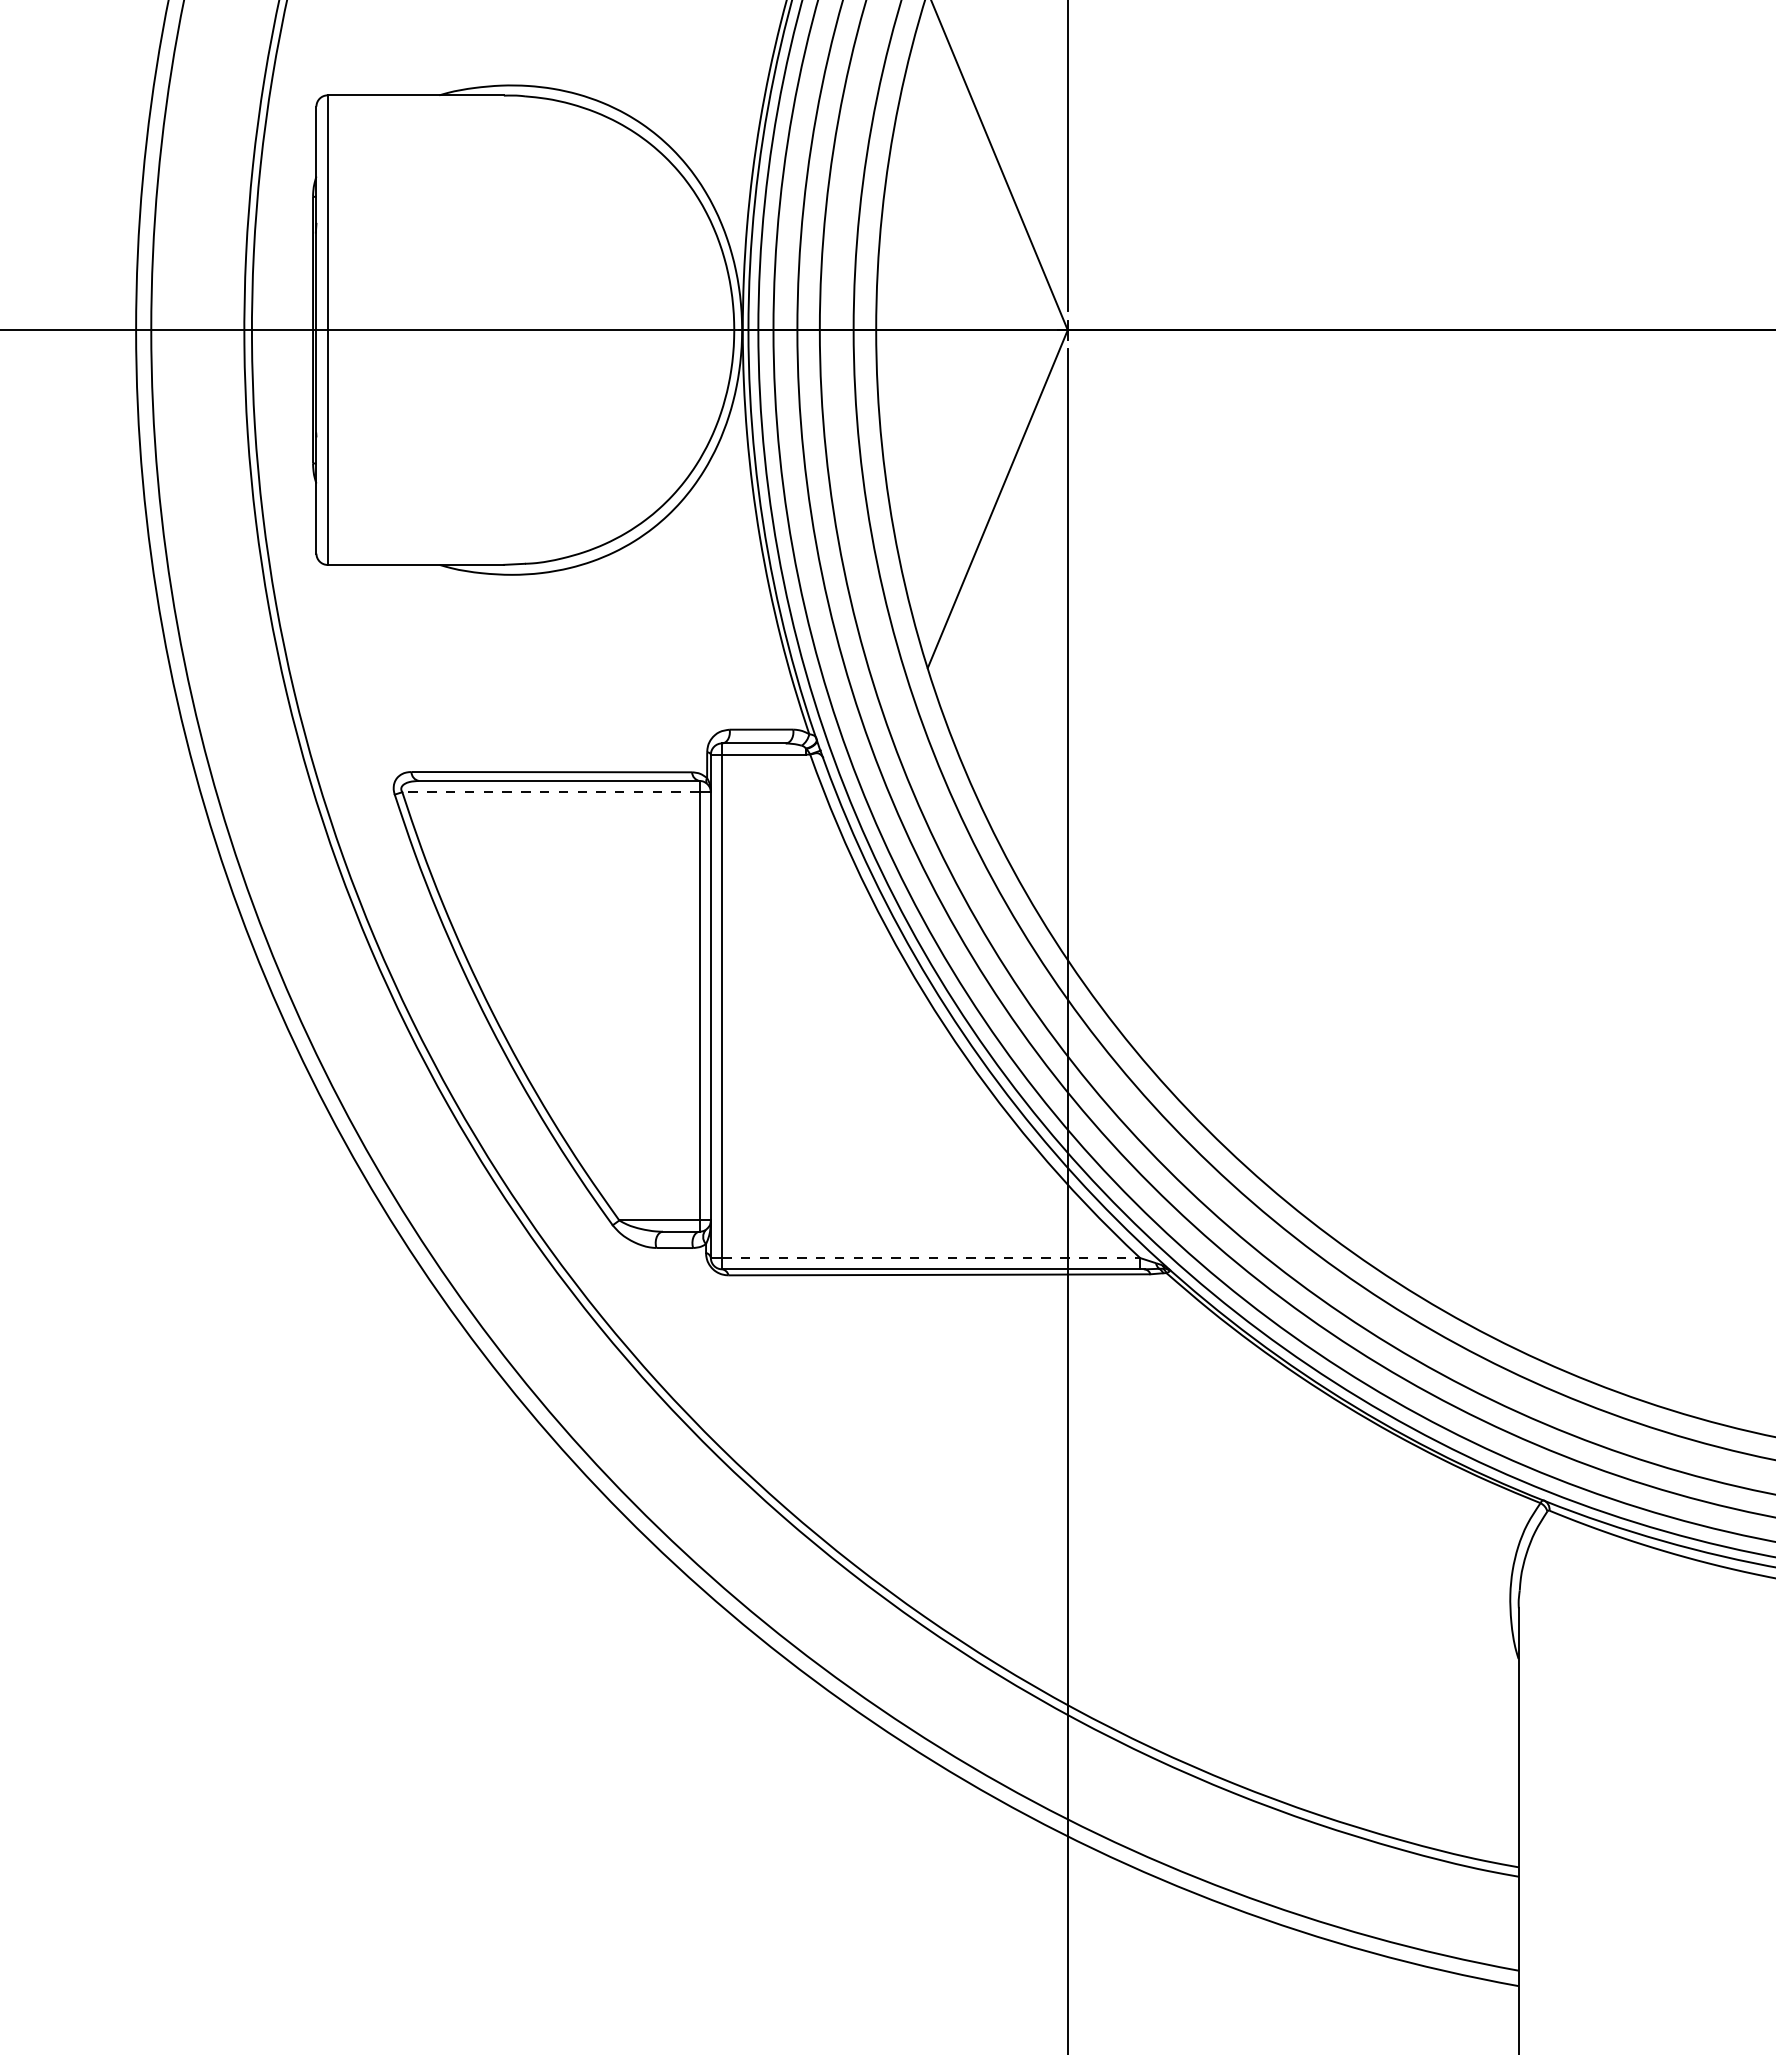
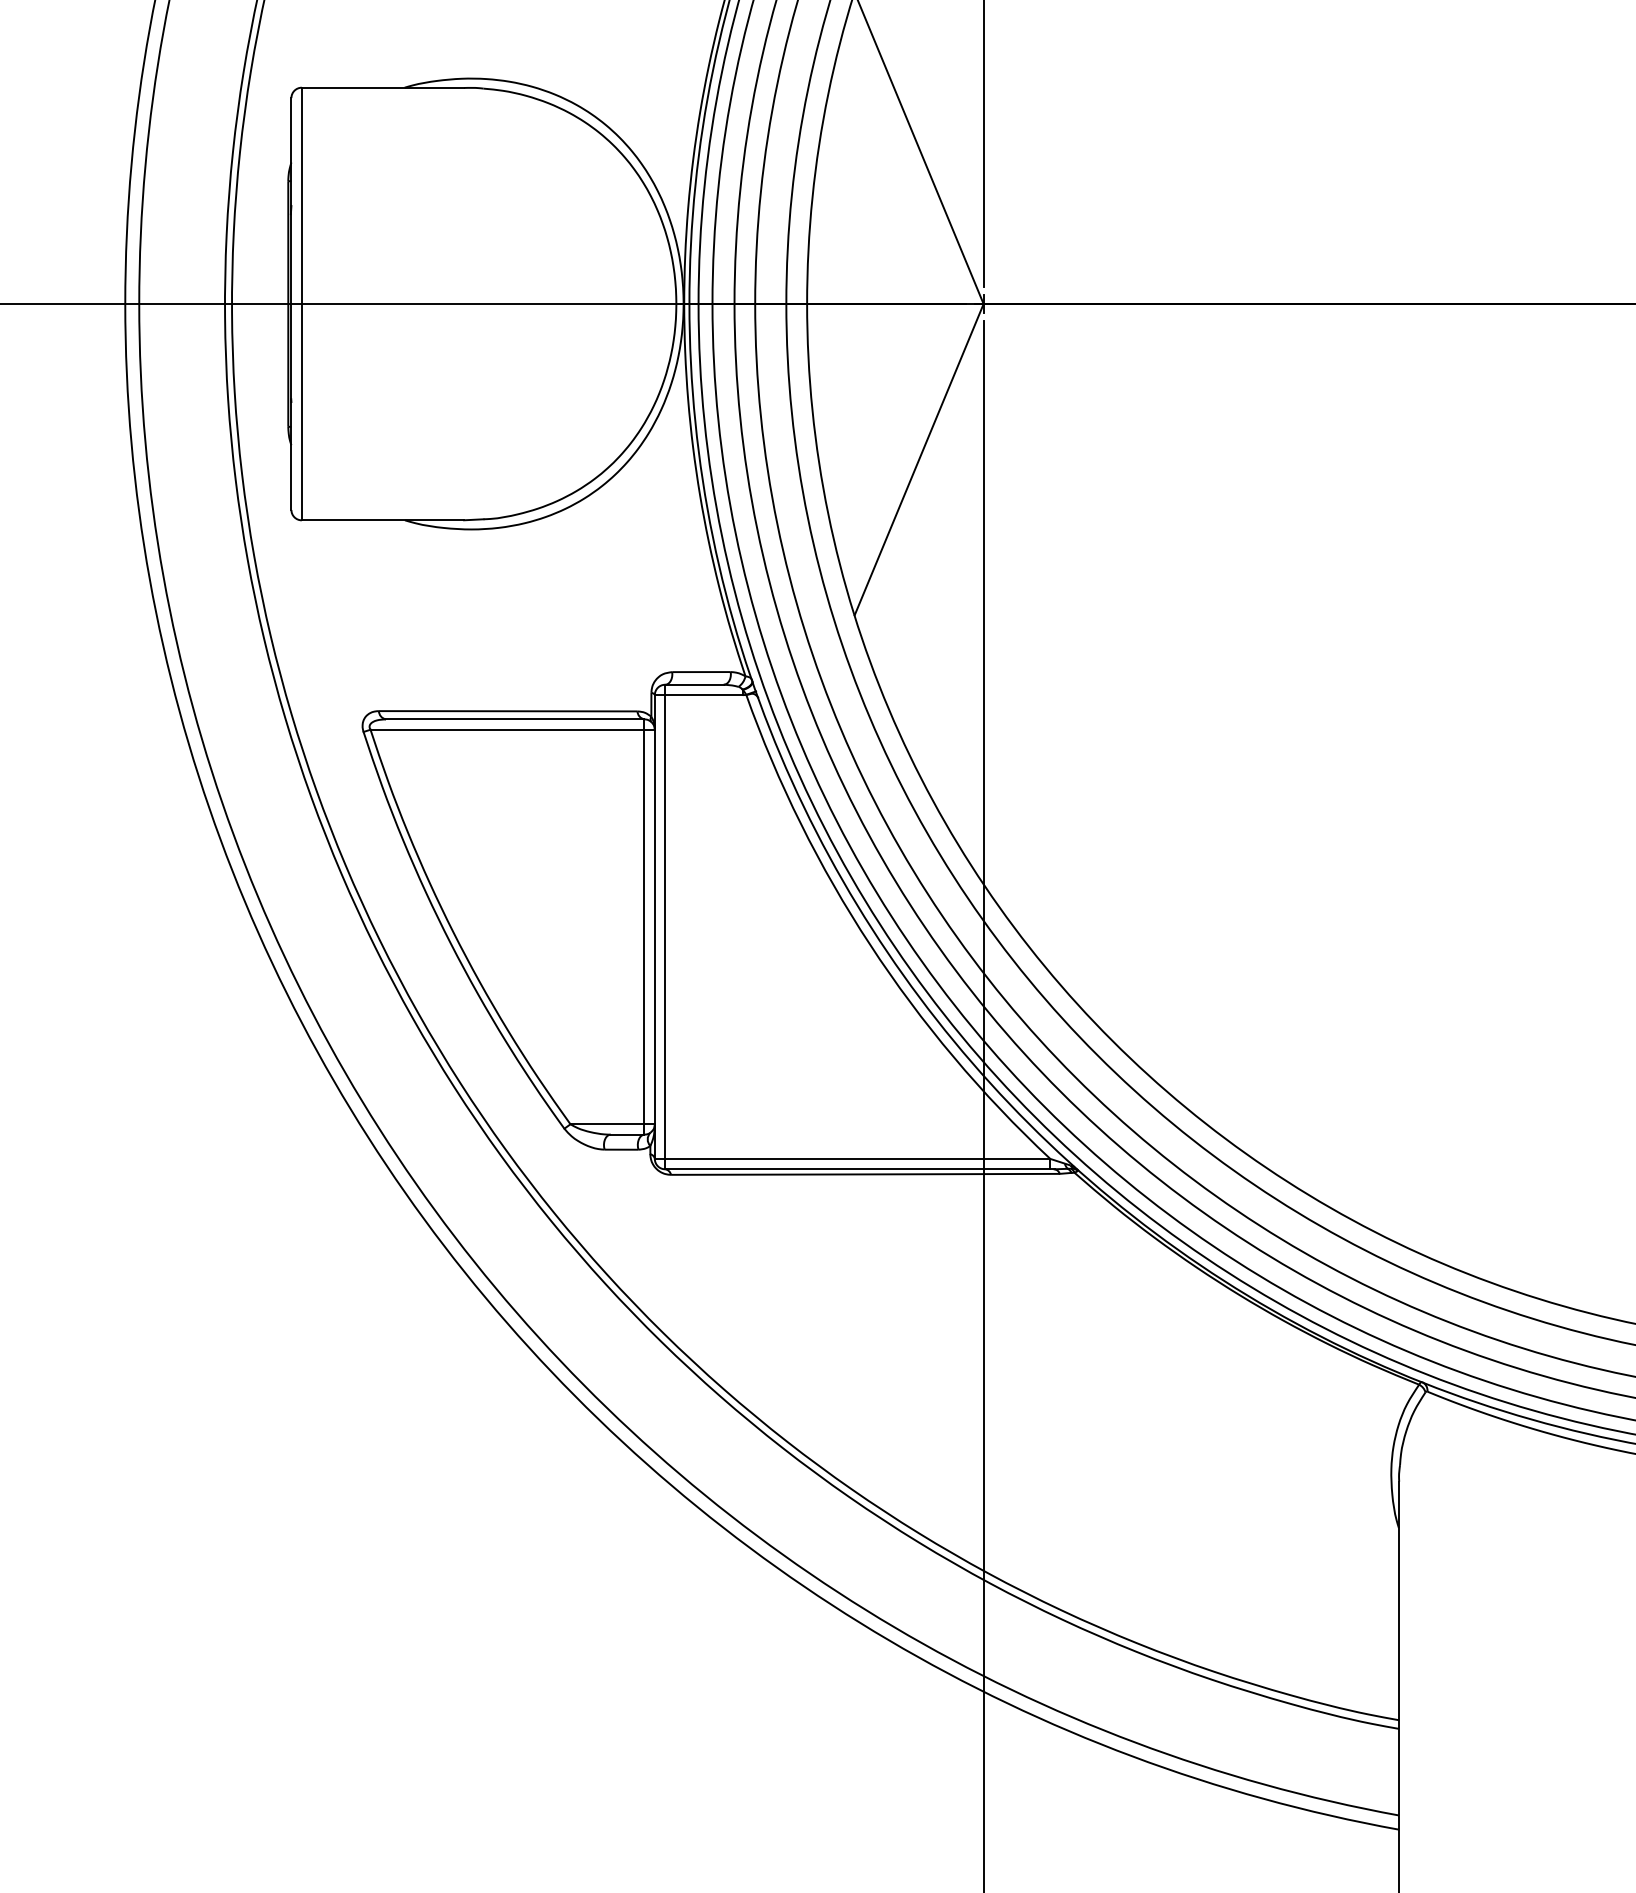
line: (550, 792) -> (507, 729), dashed -> solid
line: (931, 1258) -> (858, 1159), dashed -> solid

